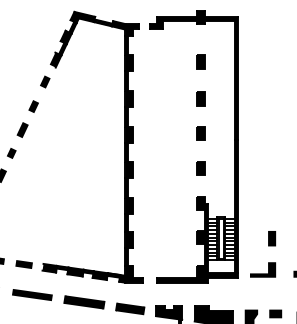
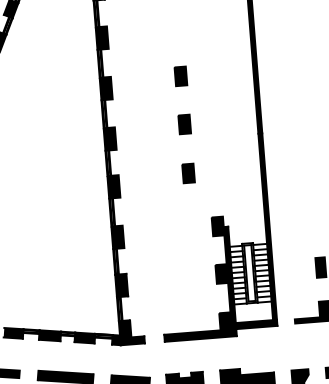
part: (200, 61) -> (201, 27), removed
part: (200, 133) -> (183, 124), moved

